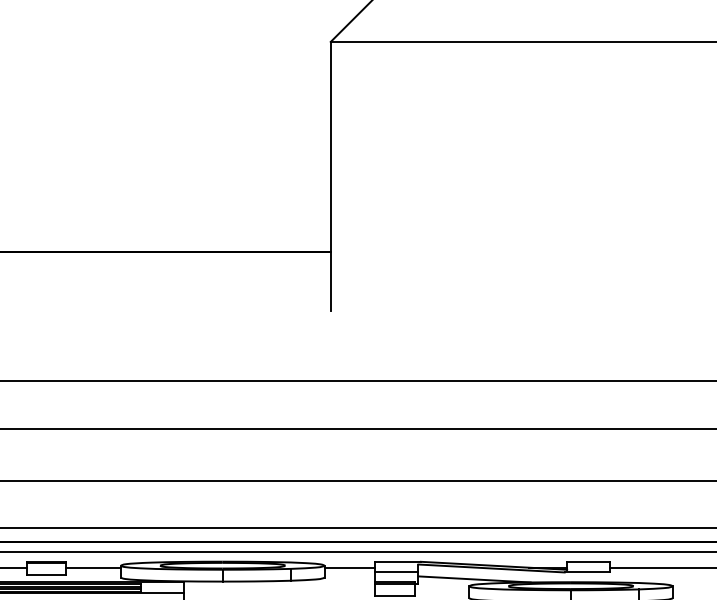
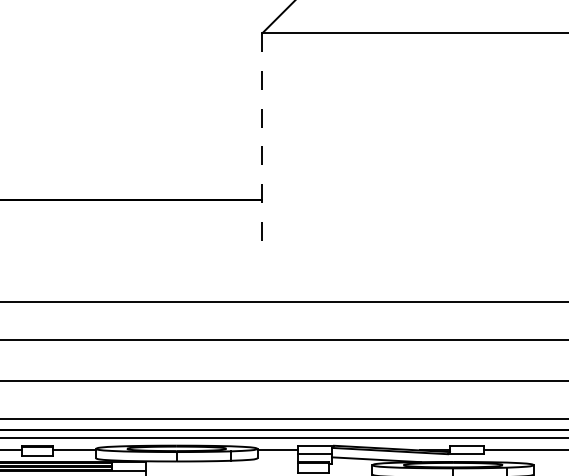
line: (330, 175) -> (262, 139), solid -> dashed

